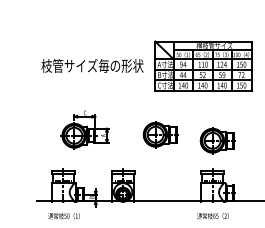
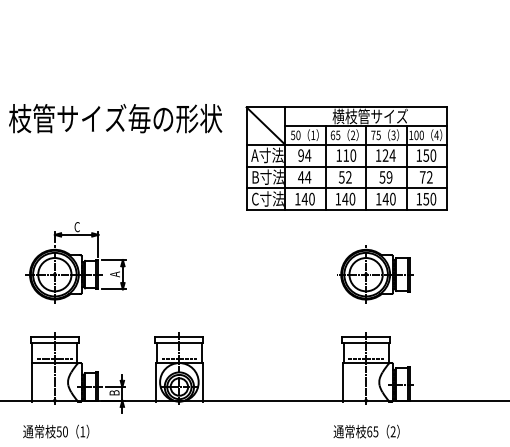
part: (203, 65) -> (346, 157), moved
part: (84, 129) -> (75, 261), moved
part: (160, 134) -> (257, 261), removed

